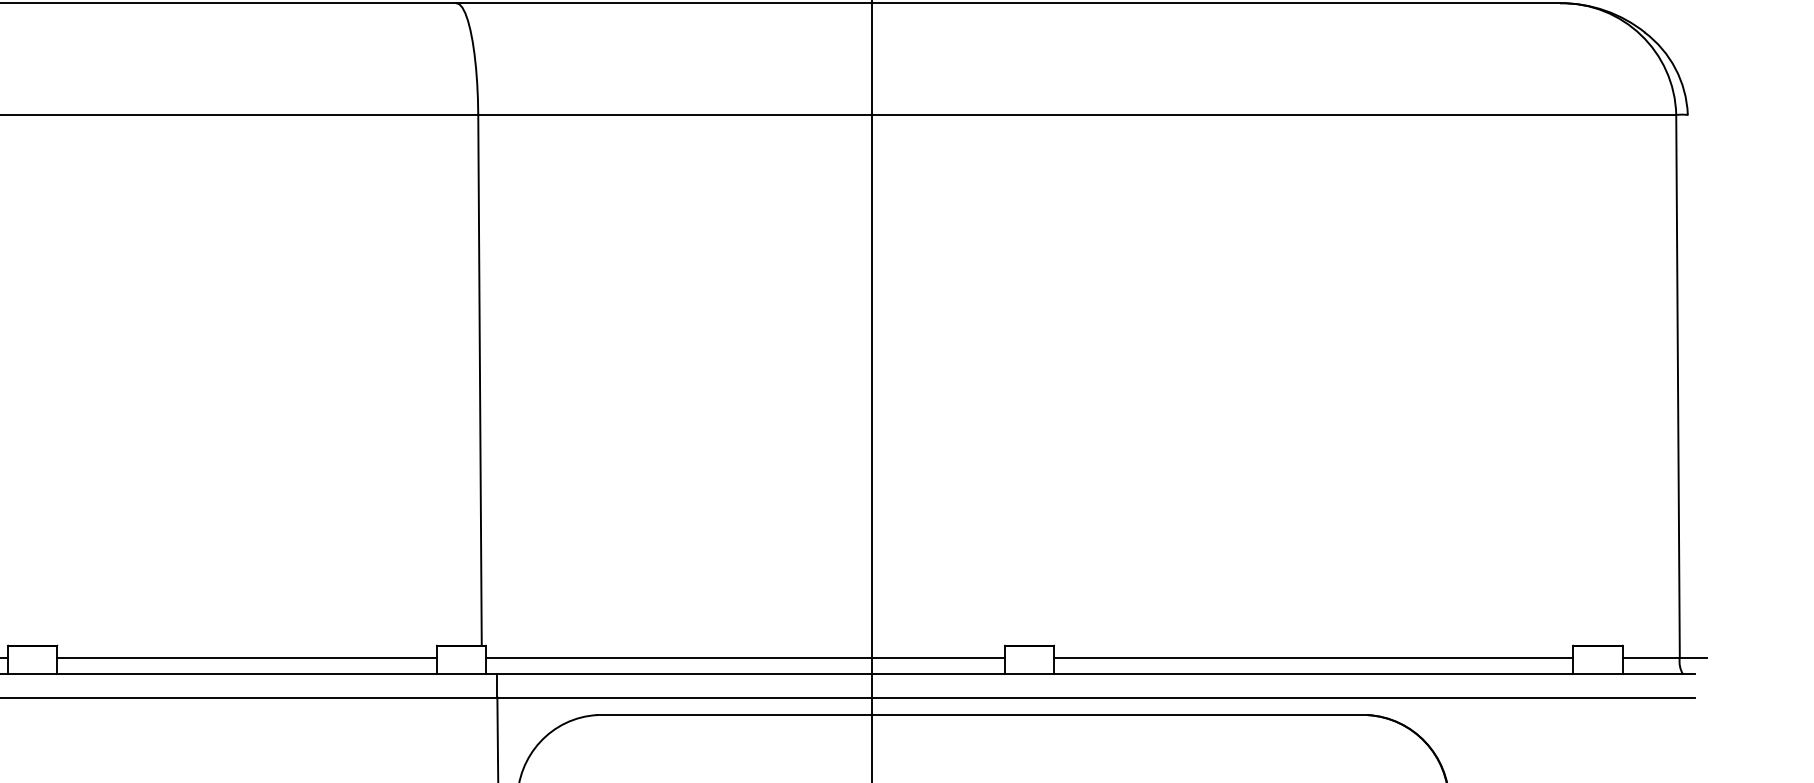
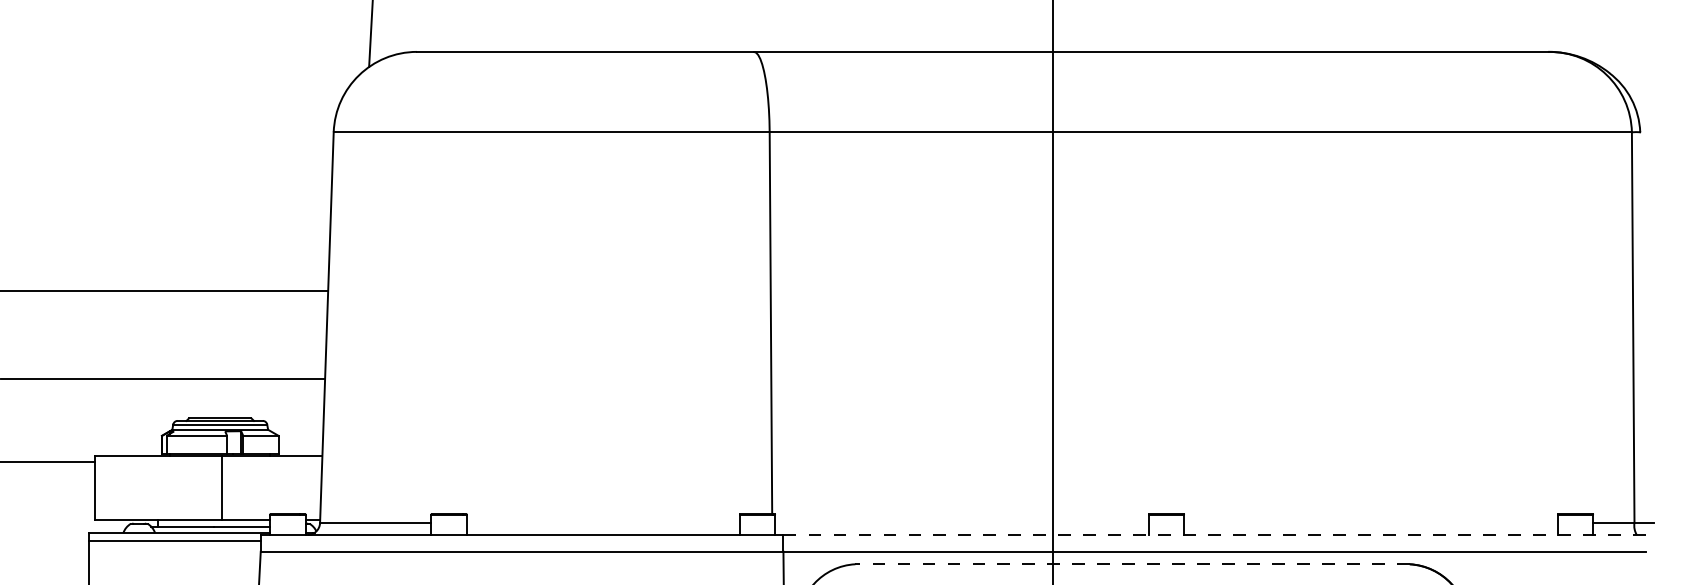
line: (245, 657) -> (602, 522), removed
line: (744, 657) -> (961, 522), removed
line: (1313, 657) -> (1370, 522), removed
line: (1096, 675) -> (1214, 535), solid -> dashed
line: (982, 715) -> (1132, 564), solid -> dashed

